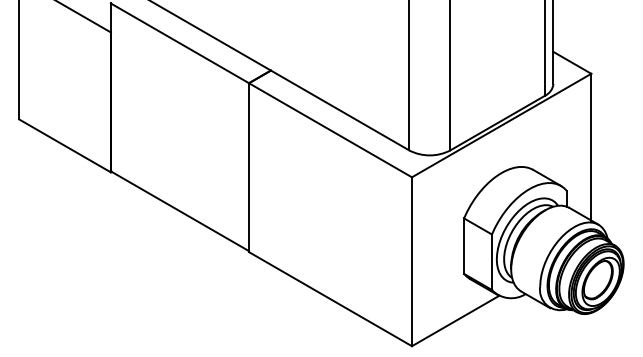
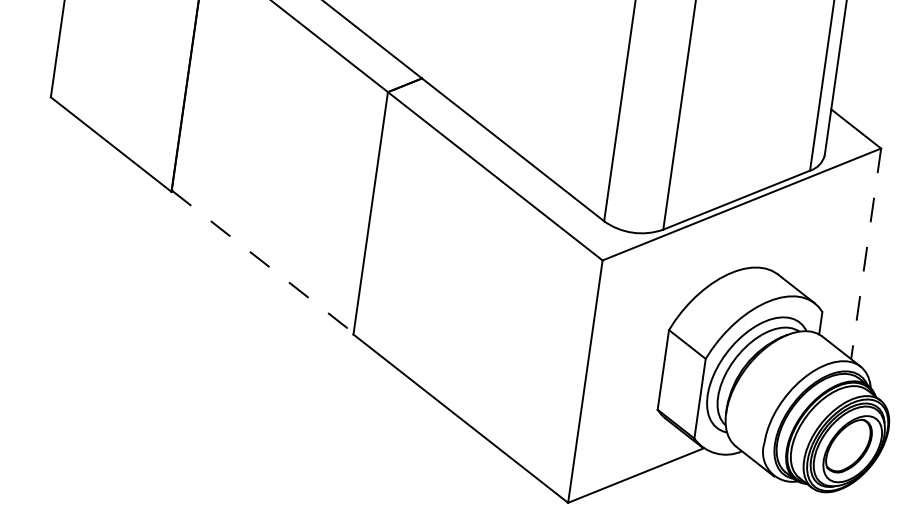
line: (591, 147) -> (866, 254), solid -> dashed
line: (179, 211) -> (262, 262), solid -> dashed

